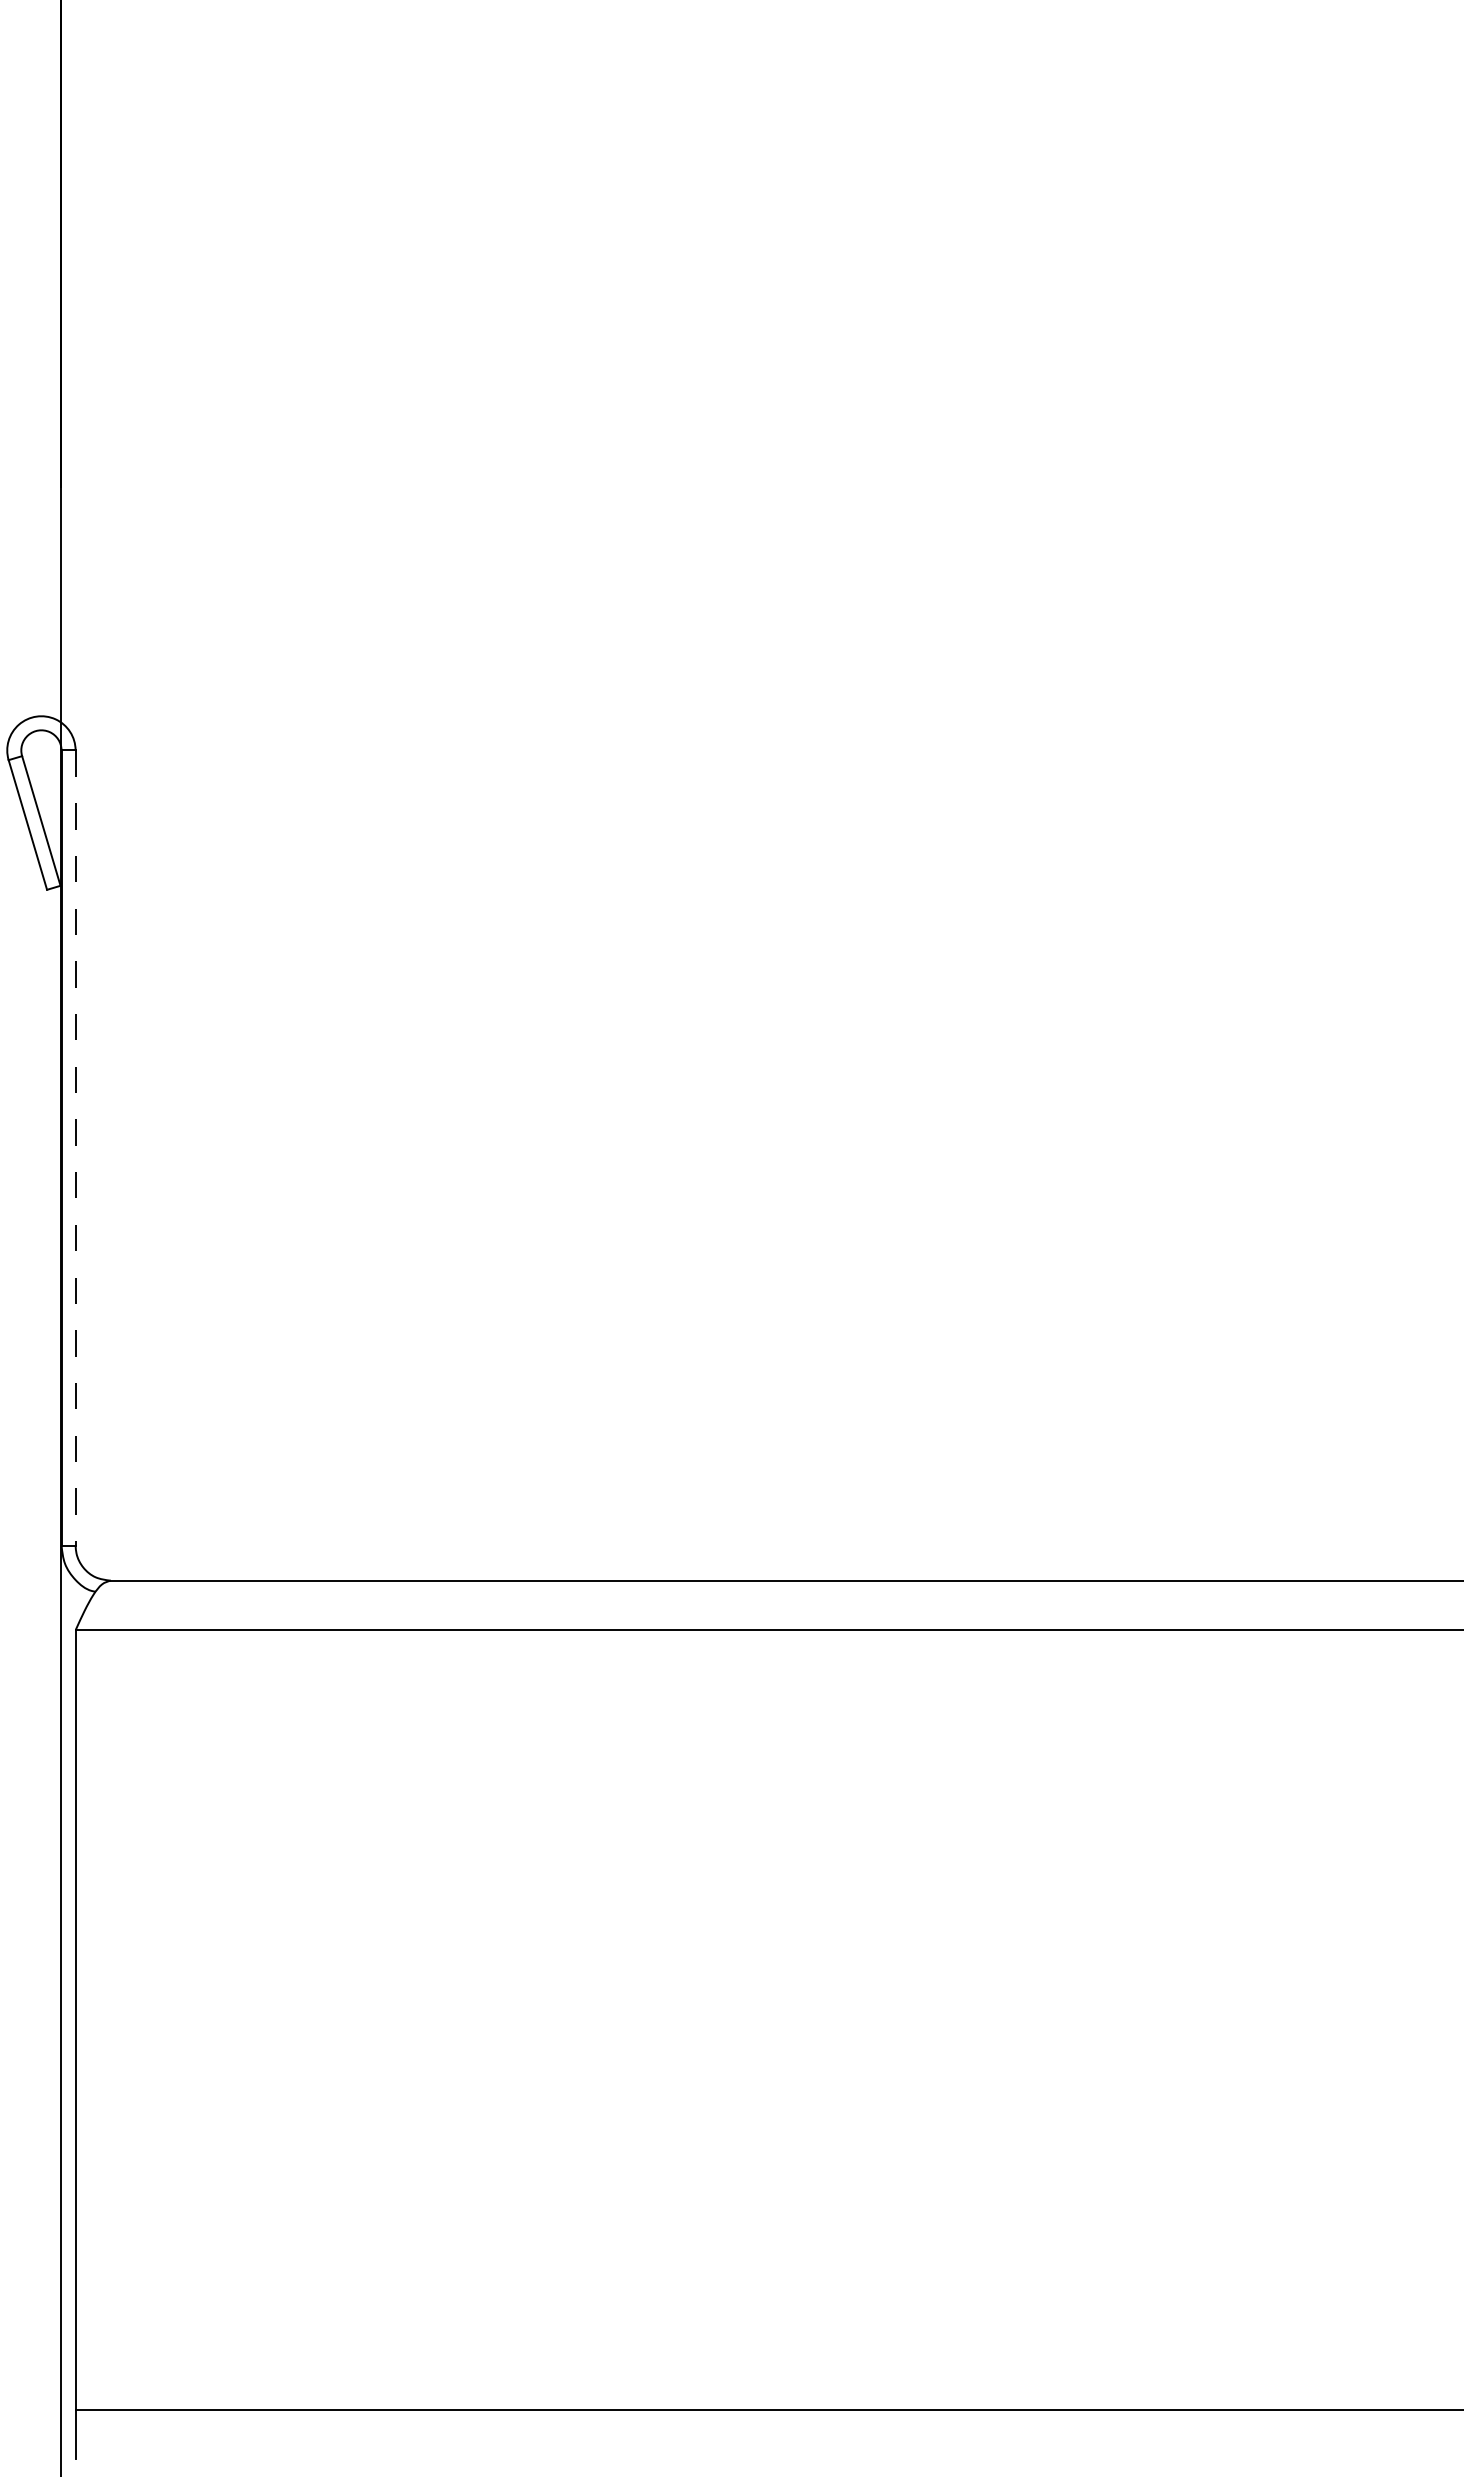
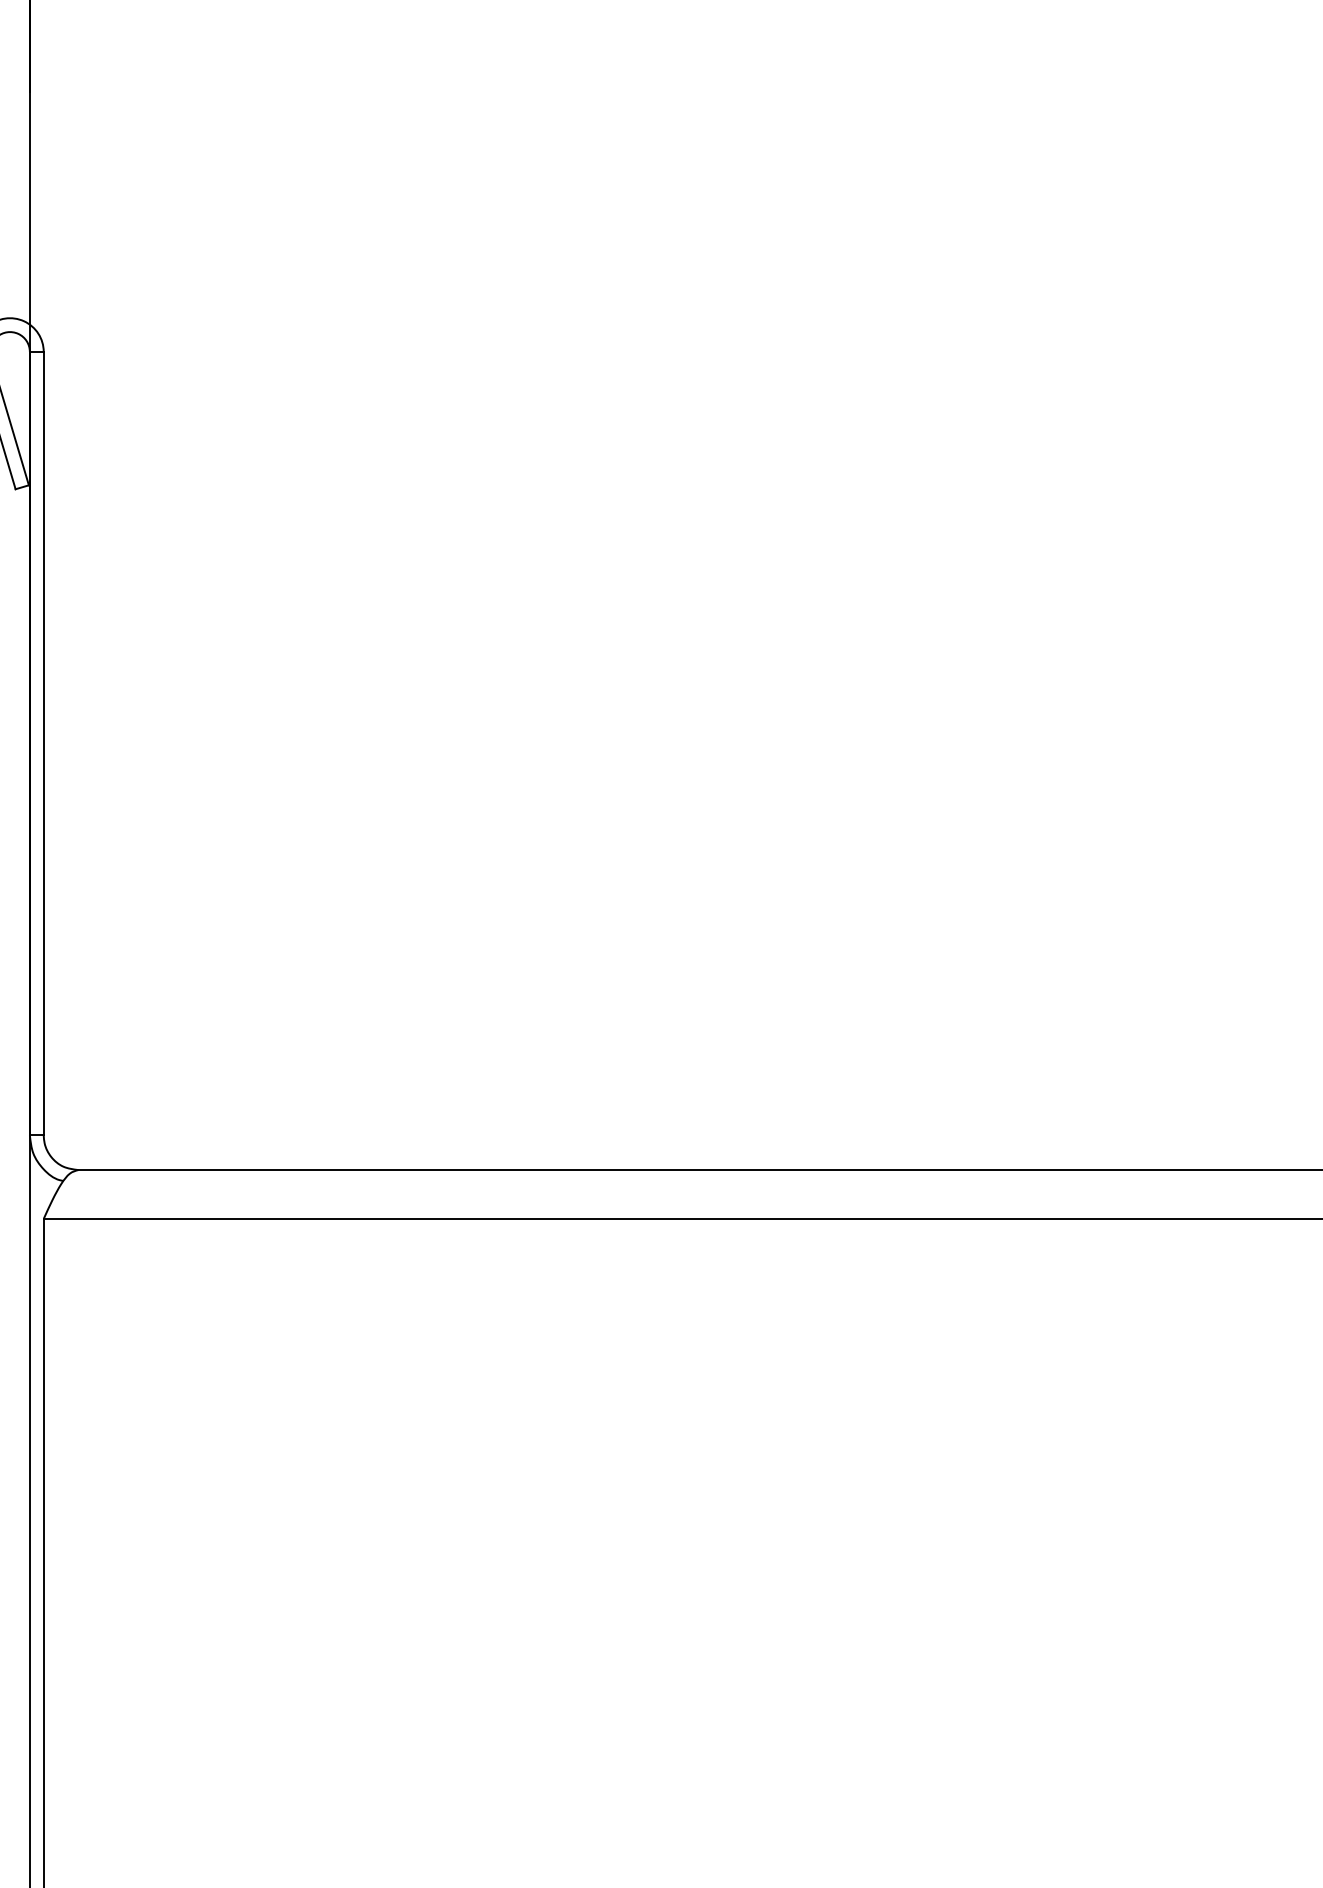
line: (75, 1148) -> (43, 744), dashed -> solid

